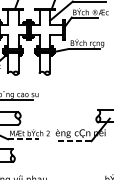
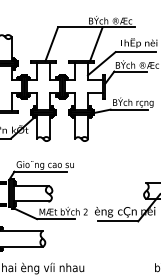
line: (23, 139) -> (55, 219), dashed -> solid
line: (75, 141) -> (118, 221), dashed -> solid

